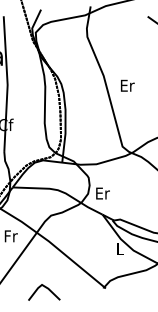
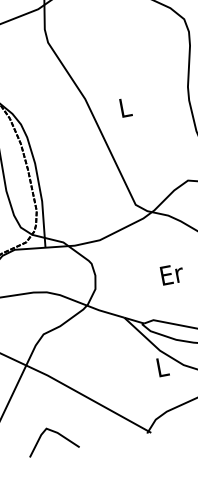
text: (127, 85) -> (125, 107), Er -> L
text: (102, 193) -> (171, 274), moved
line: (45, 288) -> (53, 433), moved

